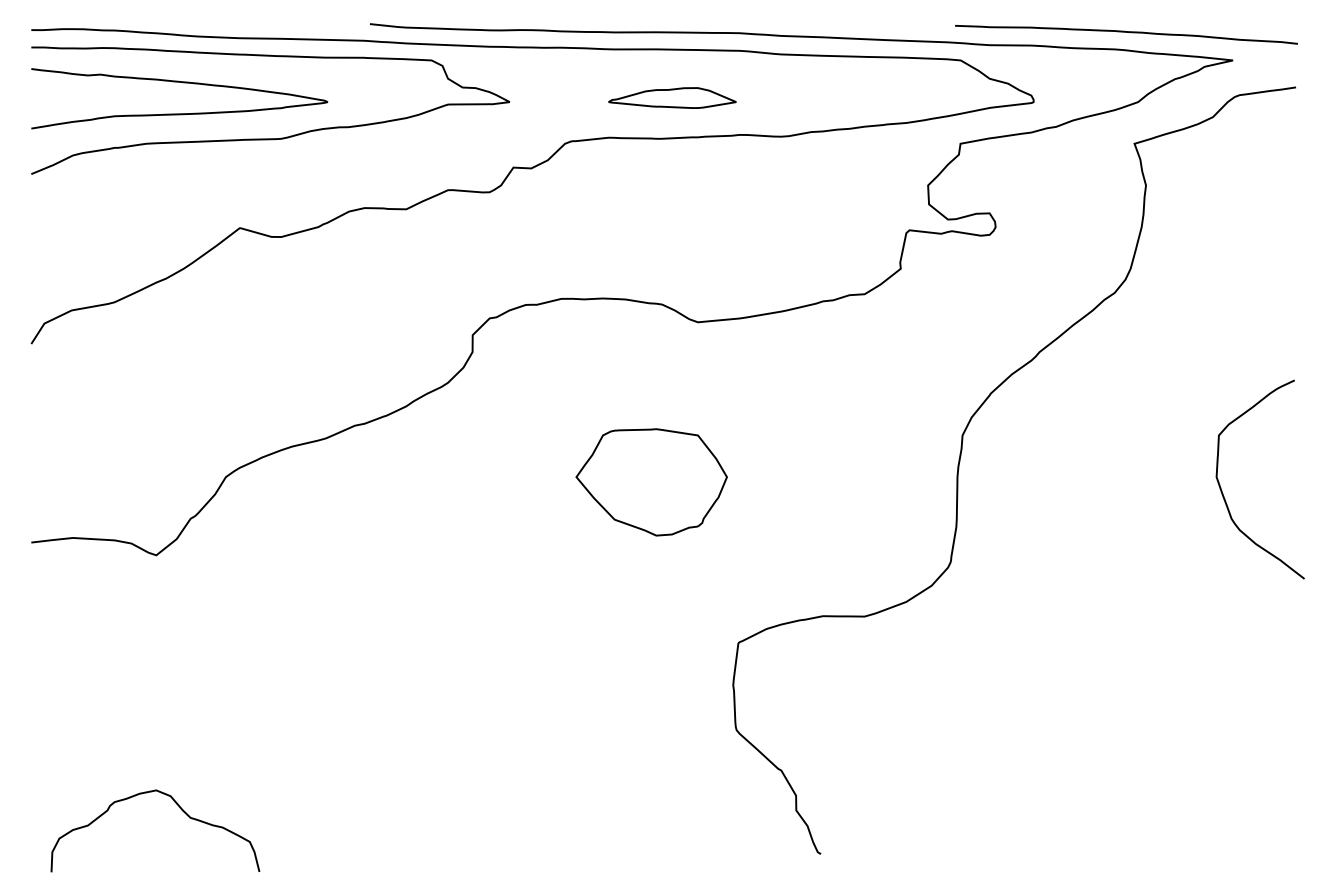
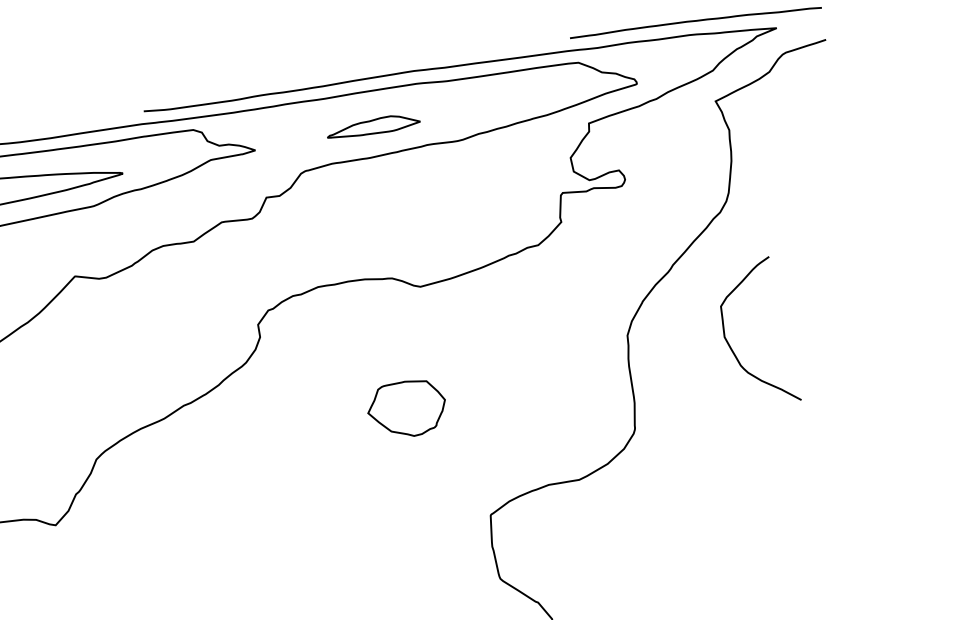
part: (651, 482) -> (407, 409), size x0.7
curve: (1222, 490) -> (730, 346), moved

